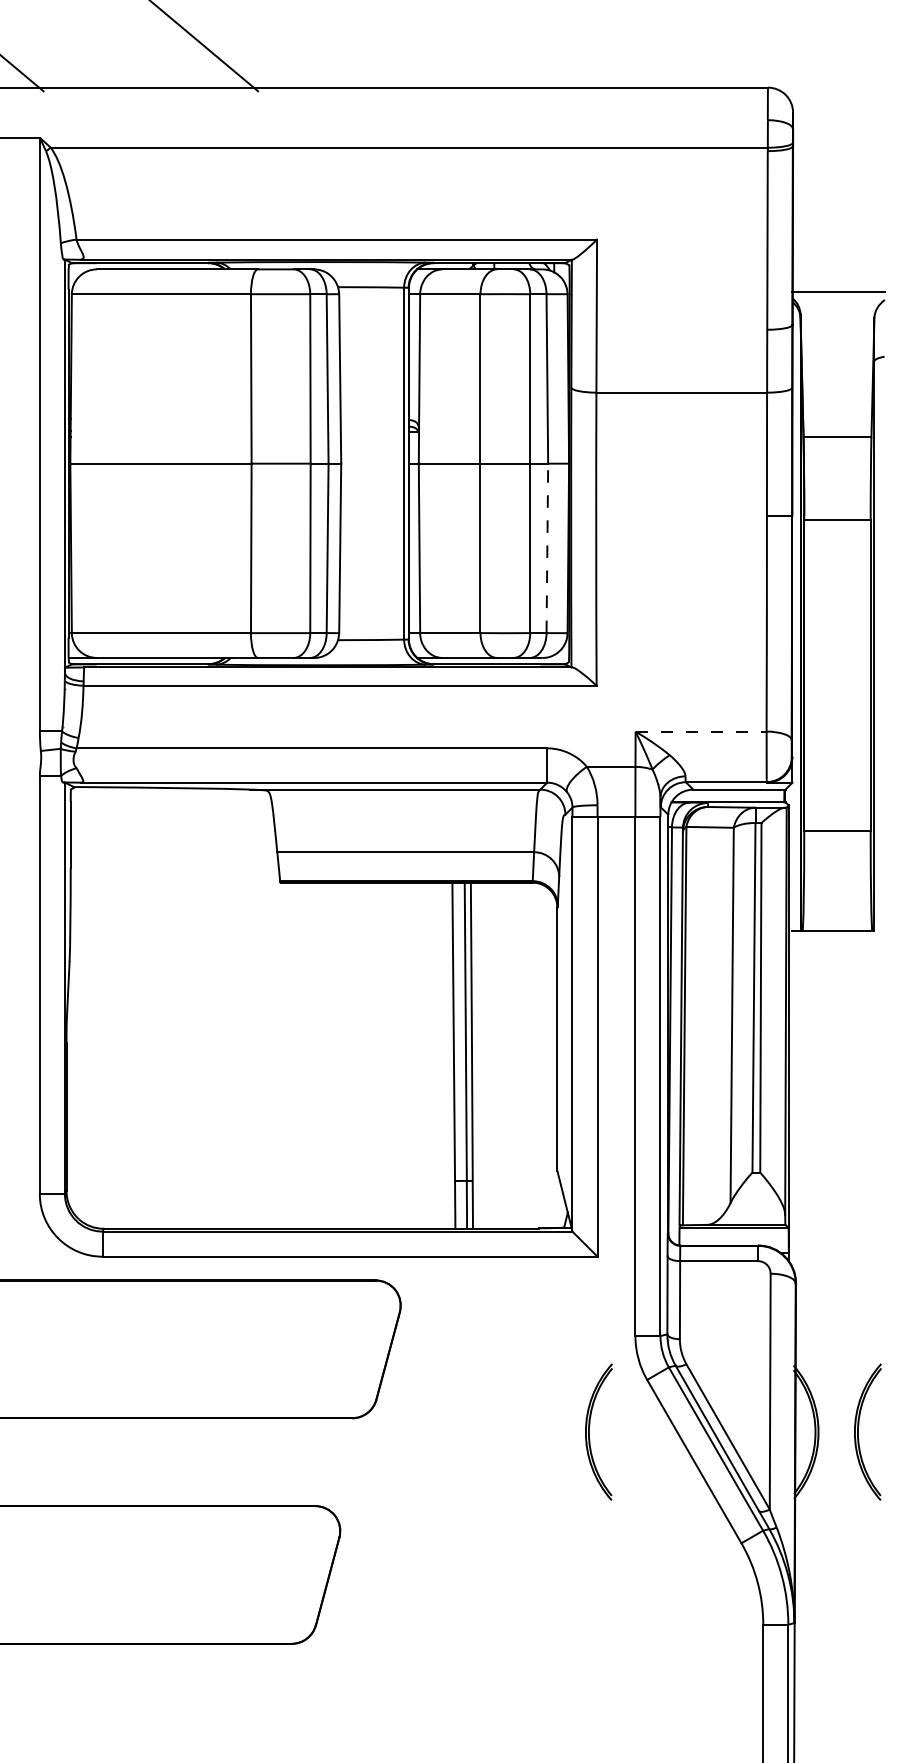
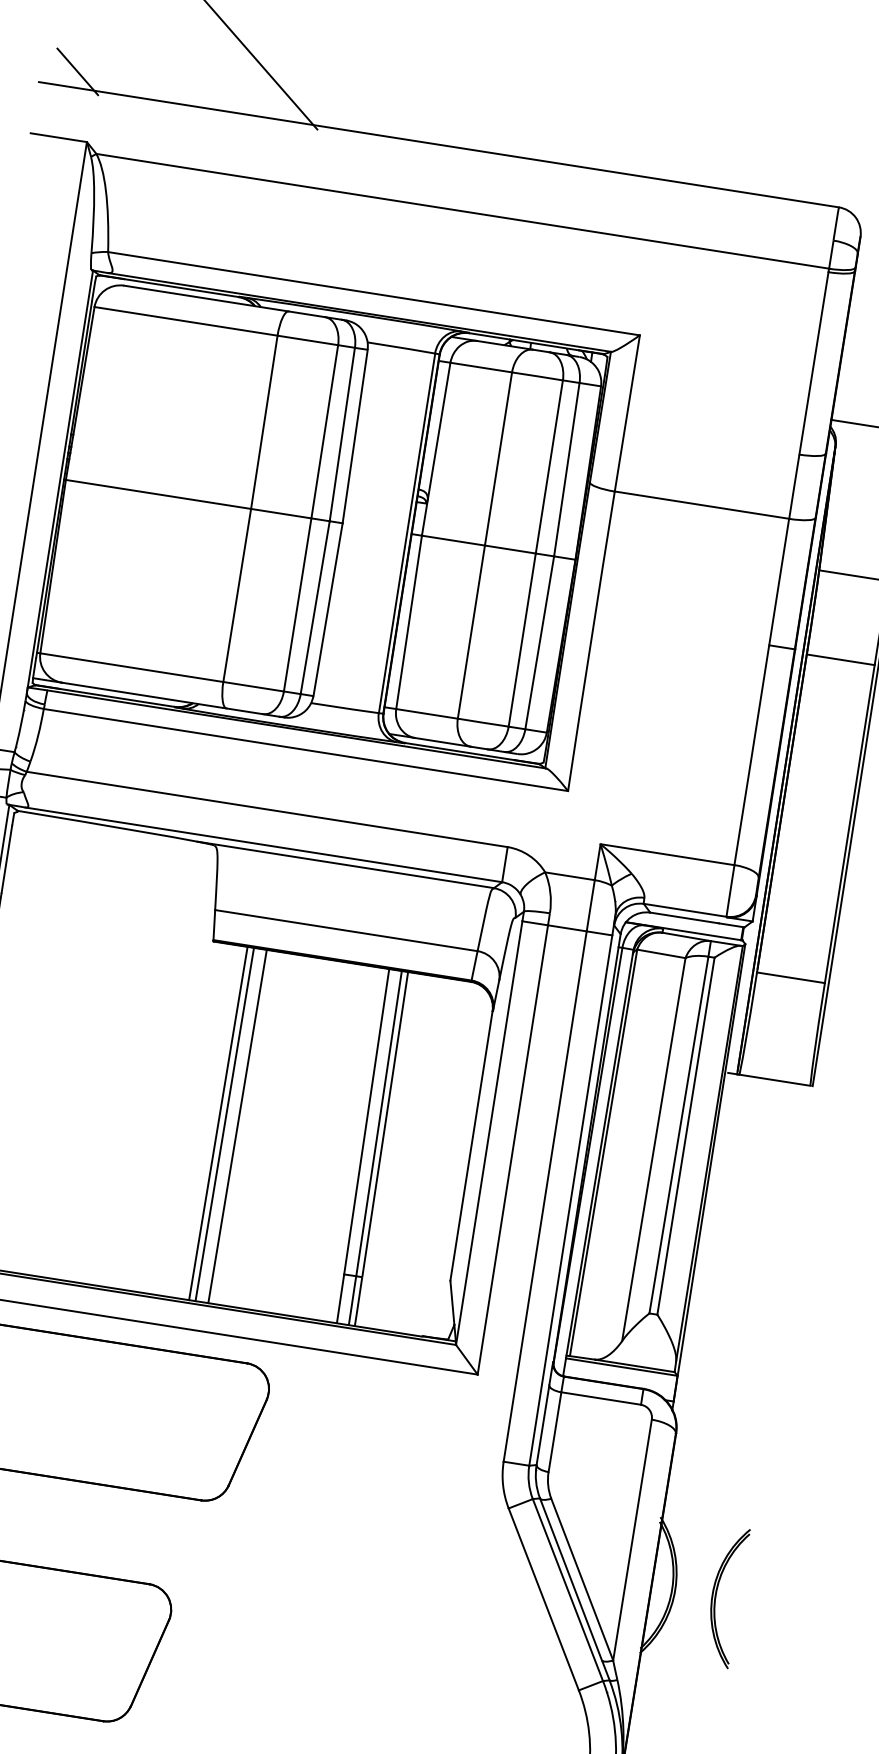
line: (547, 548) -> (539, 642), dashed -> solid
line: (701, 731) -> (667, 854), dashed -> solid
line: (311, 1055) -> (217, 1123), added
line: (318, 1055) -> (224, 1124), added
line: (330, 1055) -> (237, 1126), added
part: (589, 1431) -> (441, 1551), removed

